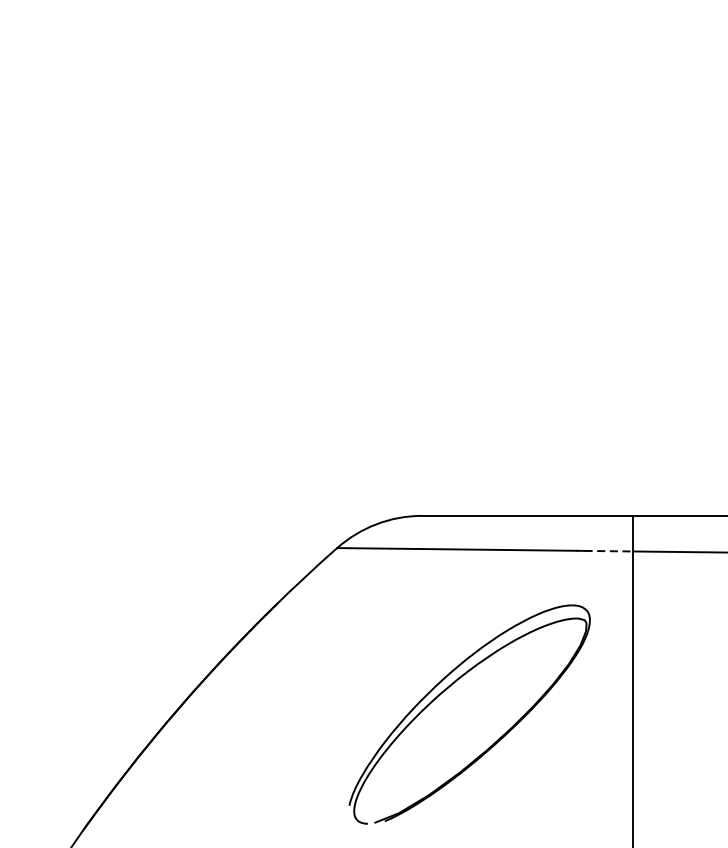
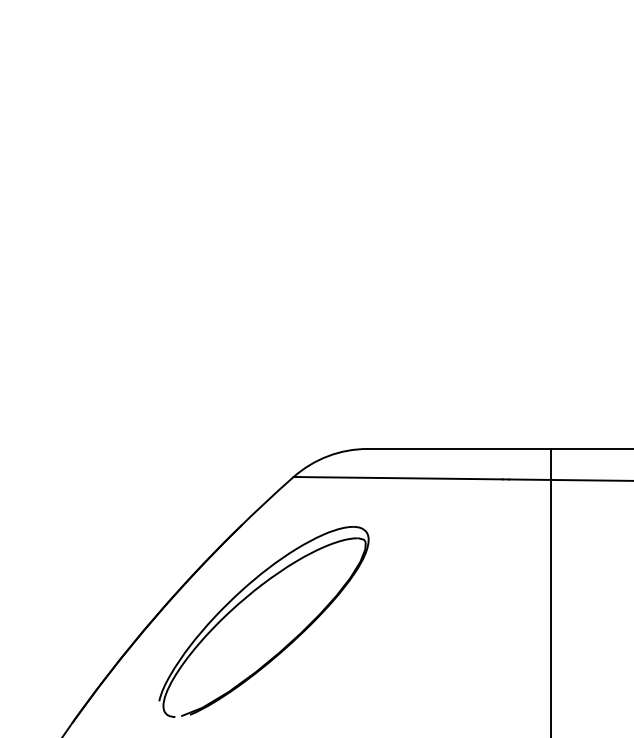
line: (609, 550) -> (530, 479), dashed -> solid
part: (446, 691) -> (243, 601), moved

